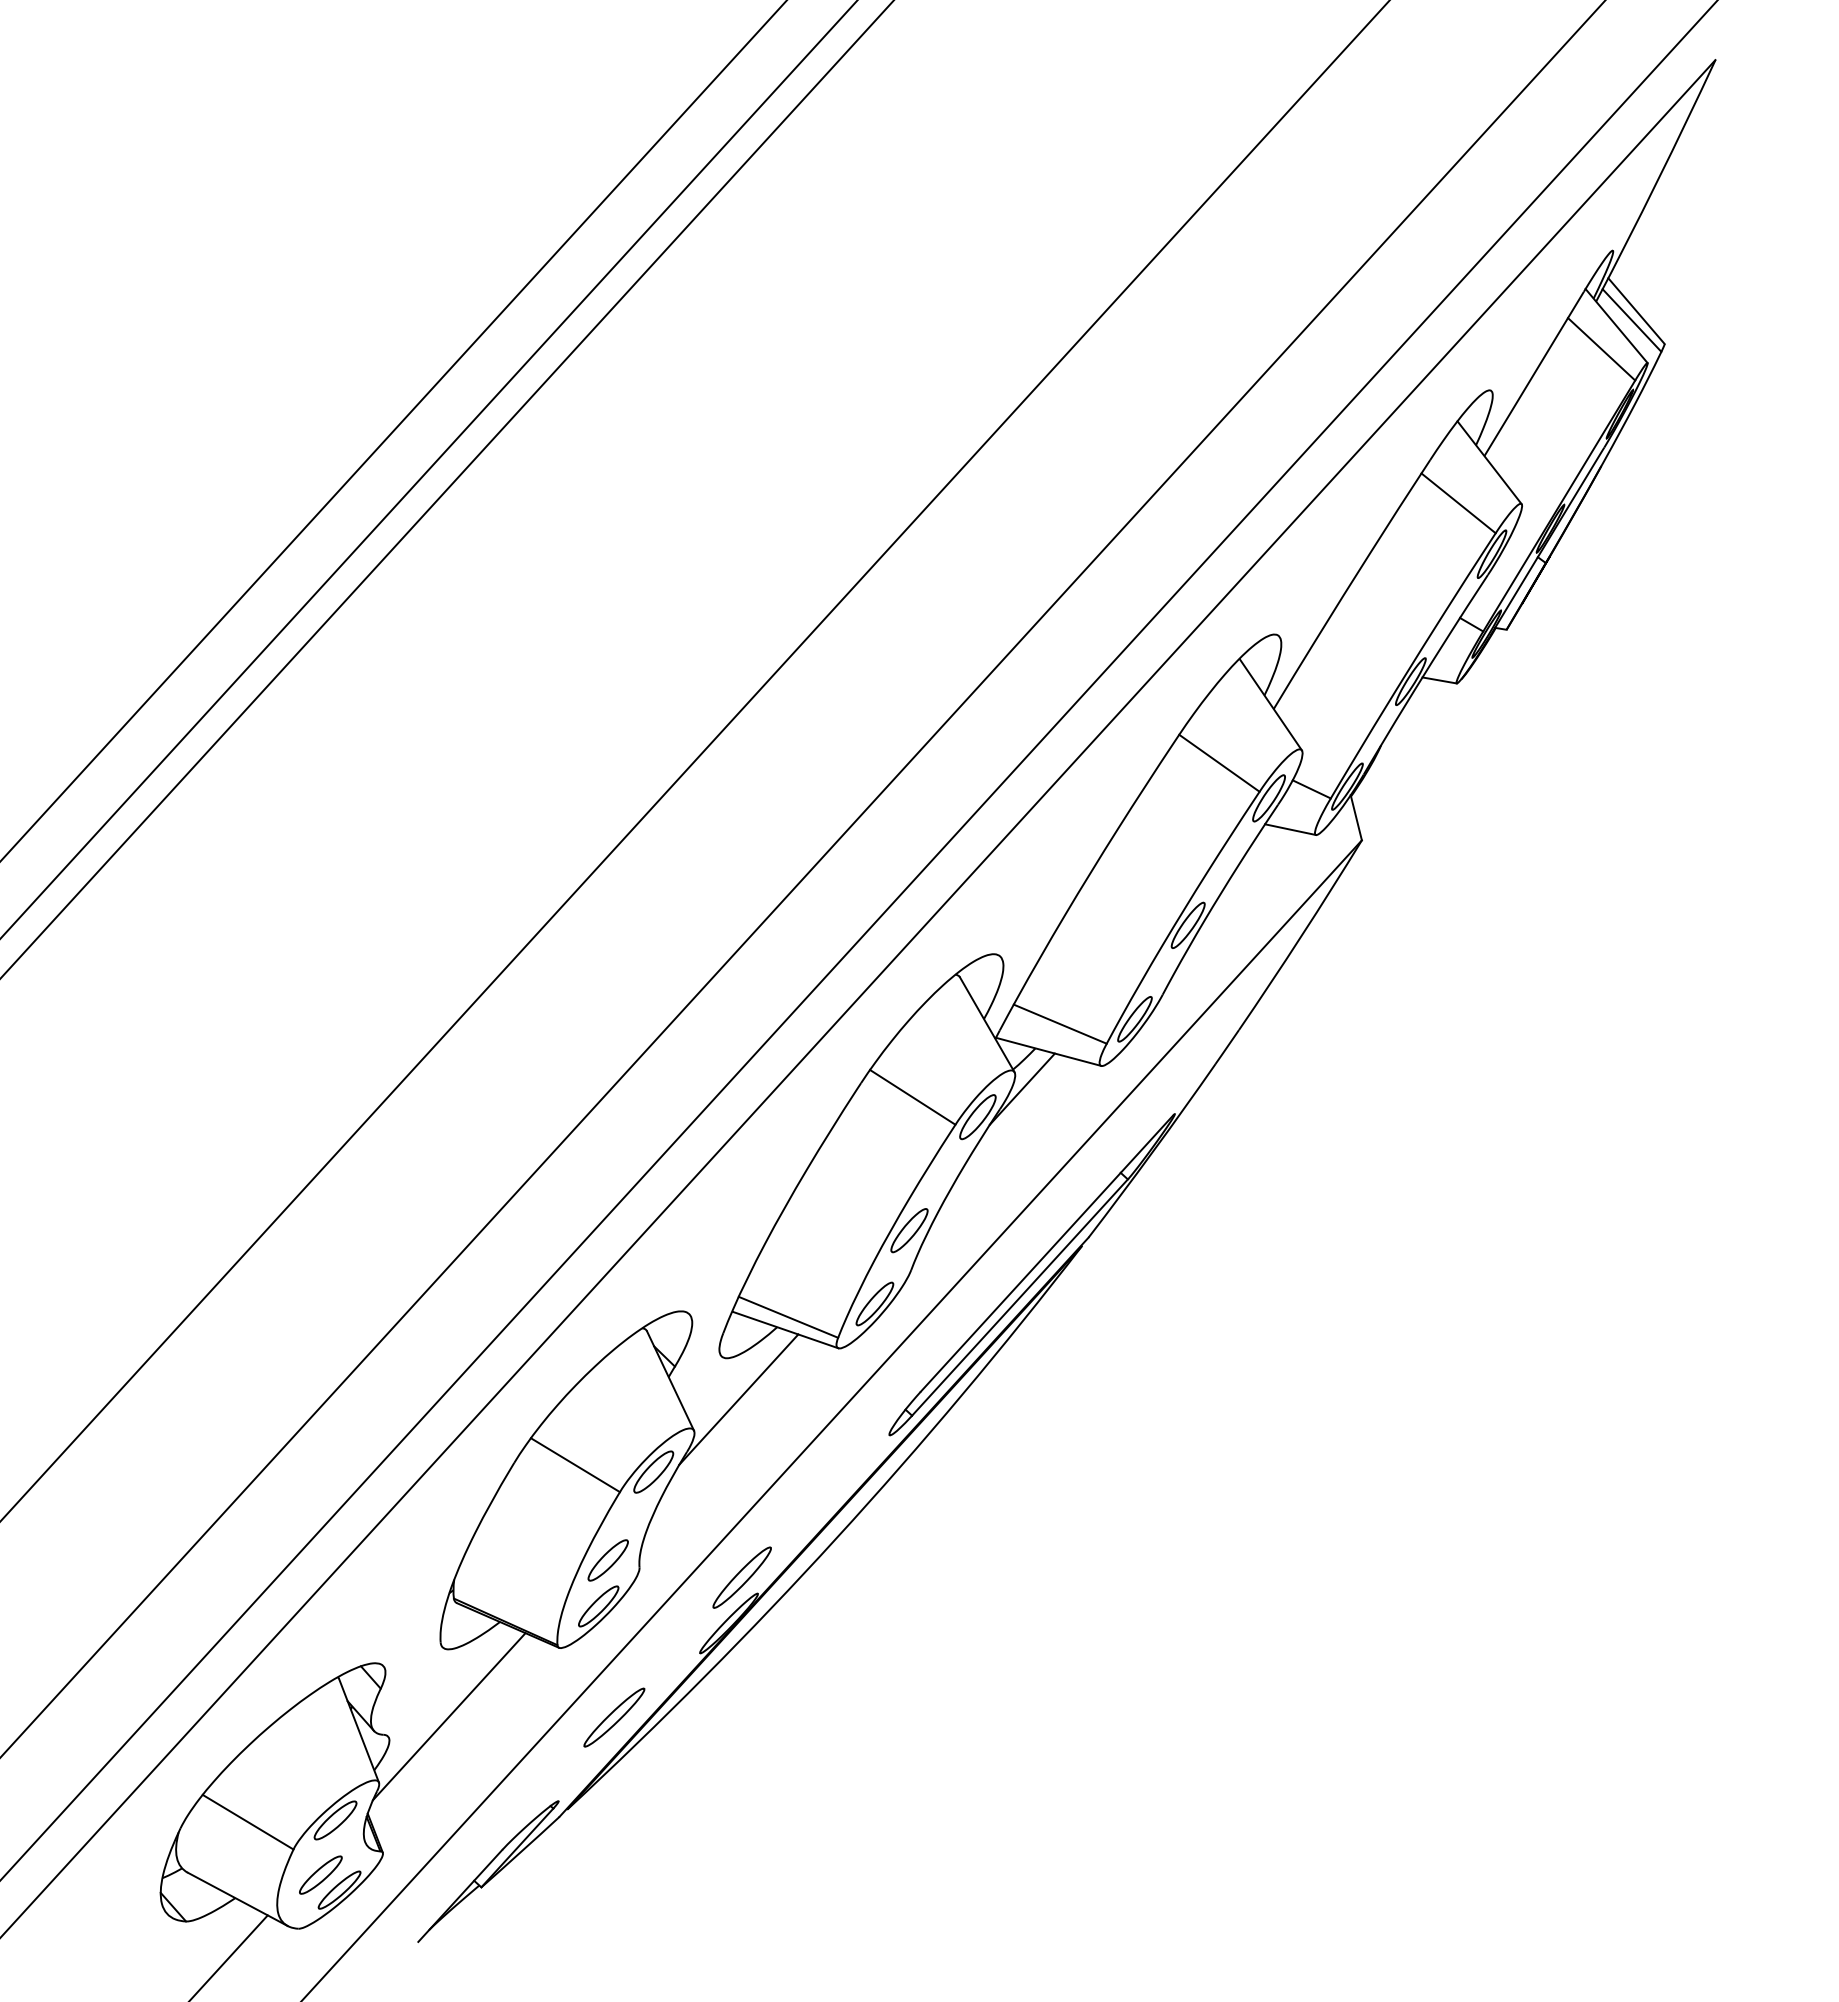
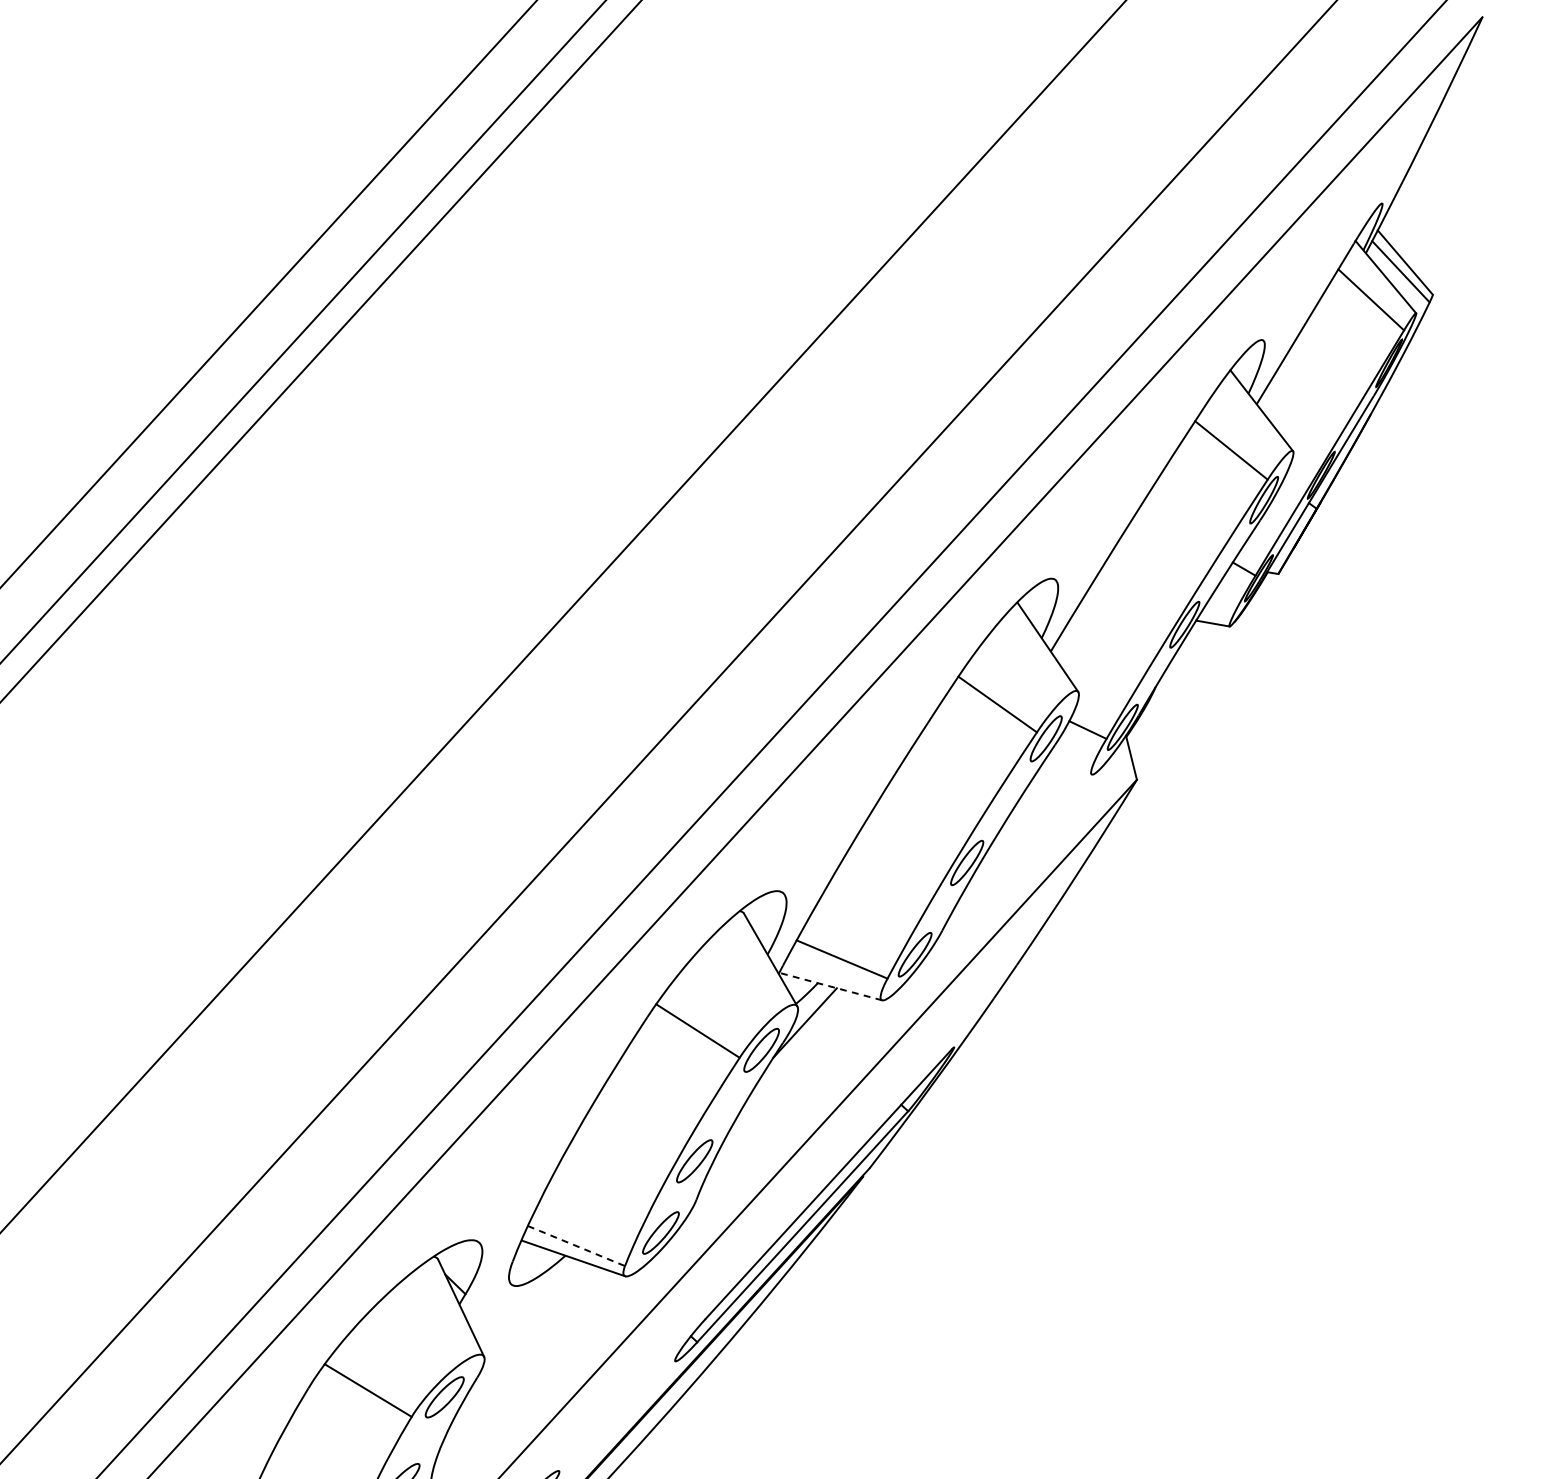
line: (1290, 829) -> (1067, 769), removed
line: (1048, 1051) -> (830, 986), solid -> dashed
line: (788, 1317) -> (576, 1246), solid -> dashed
line: (738, 1399) -> (527, 1326), removed

